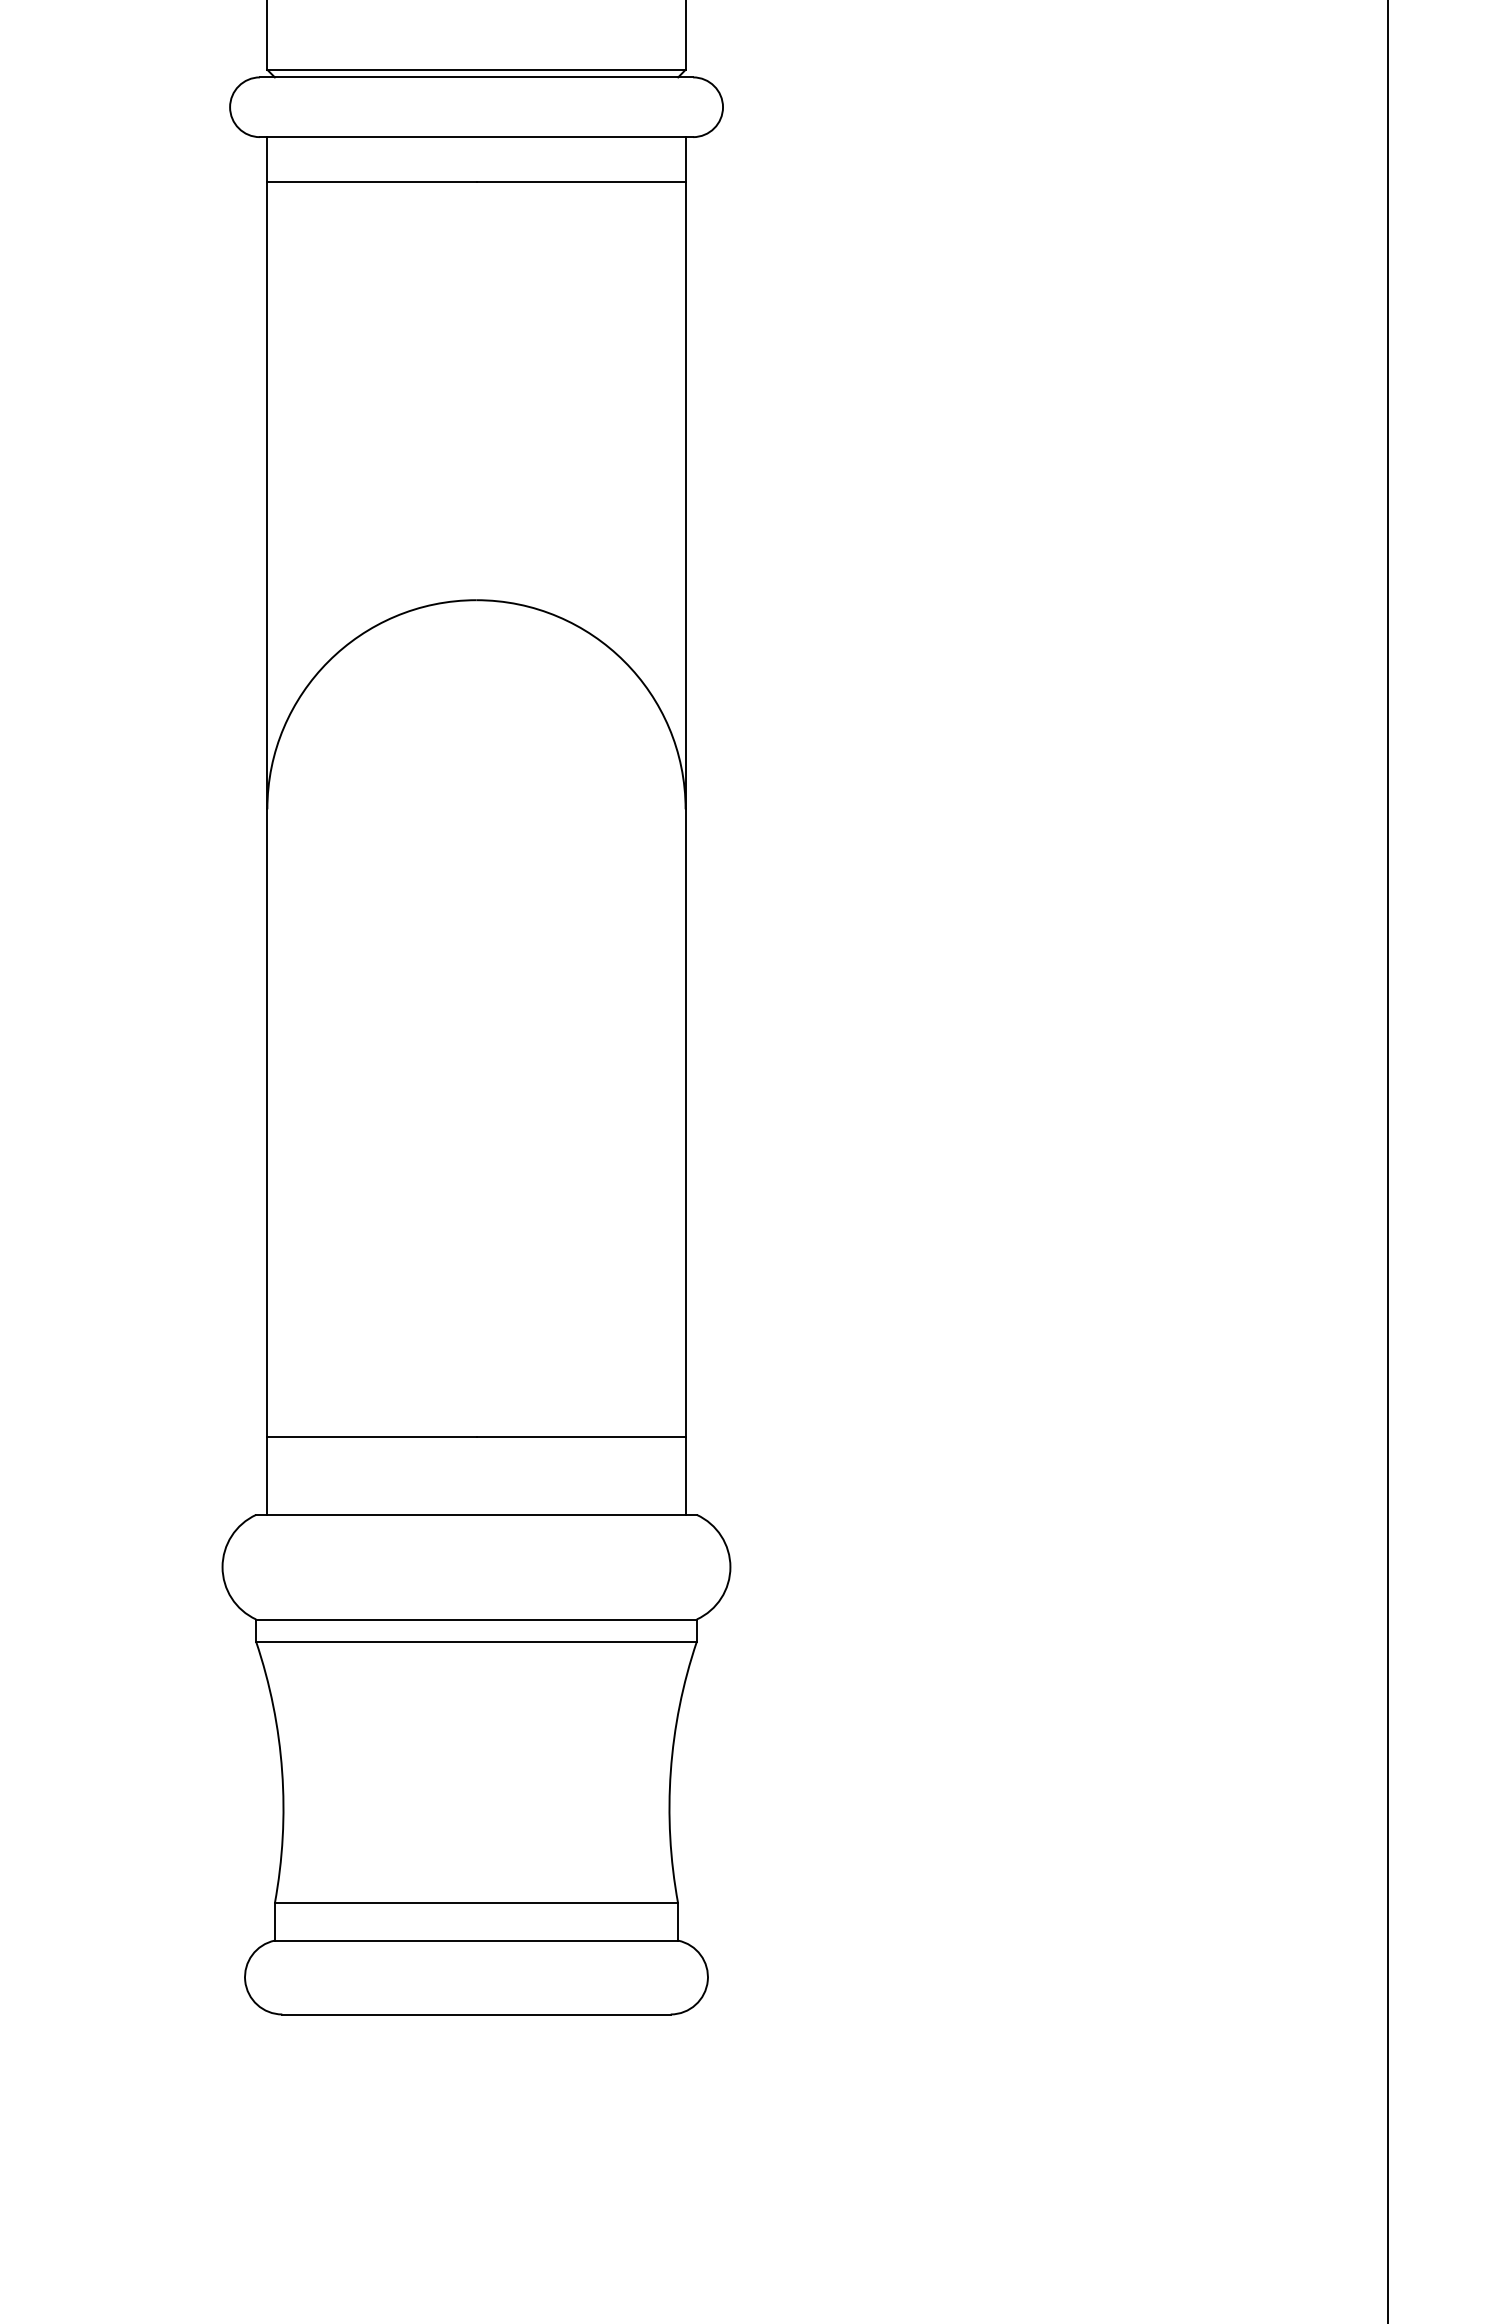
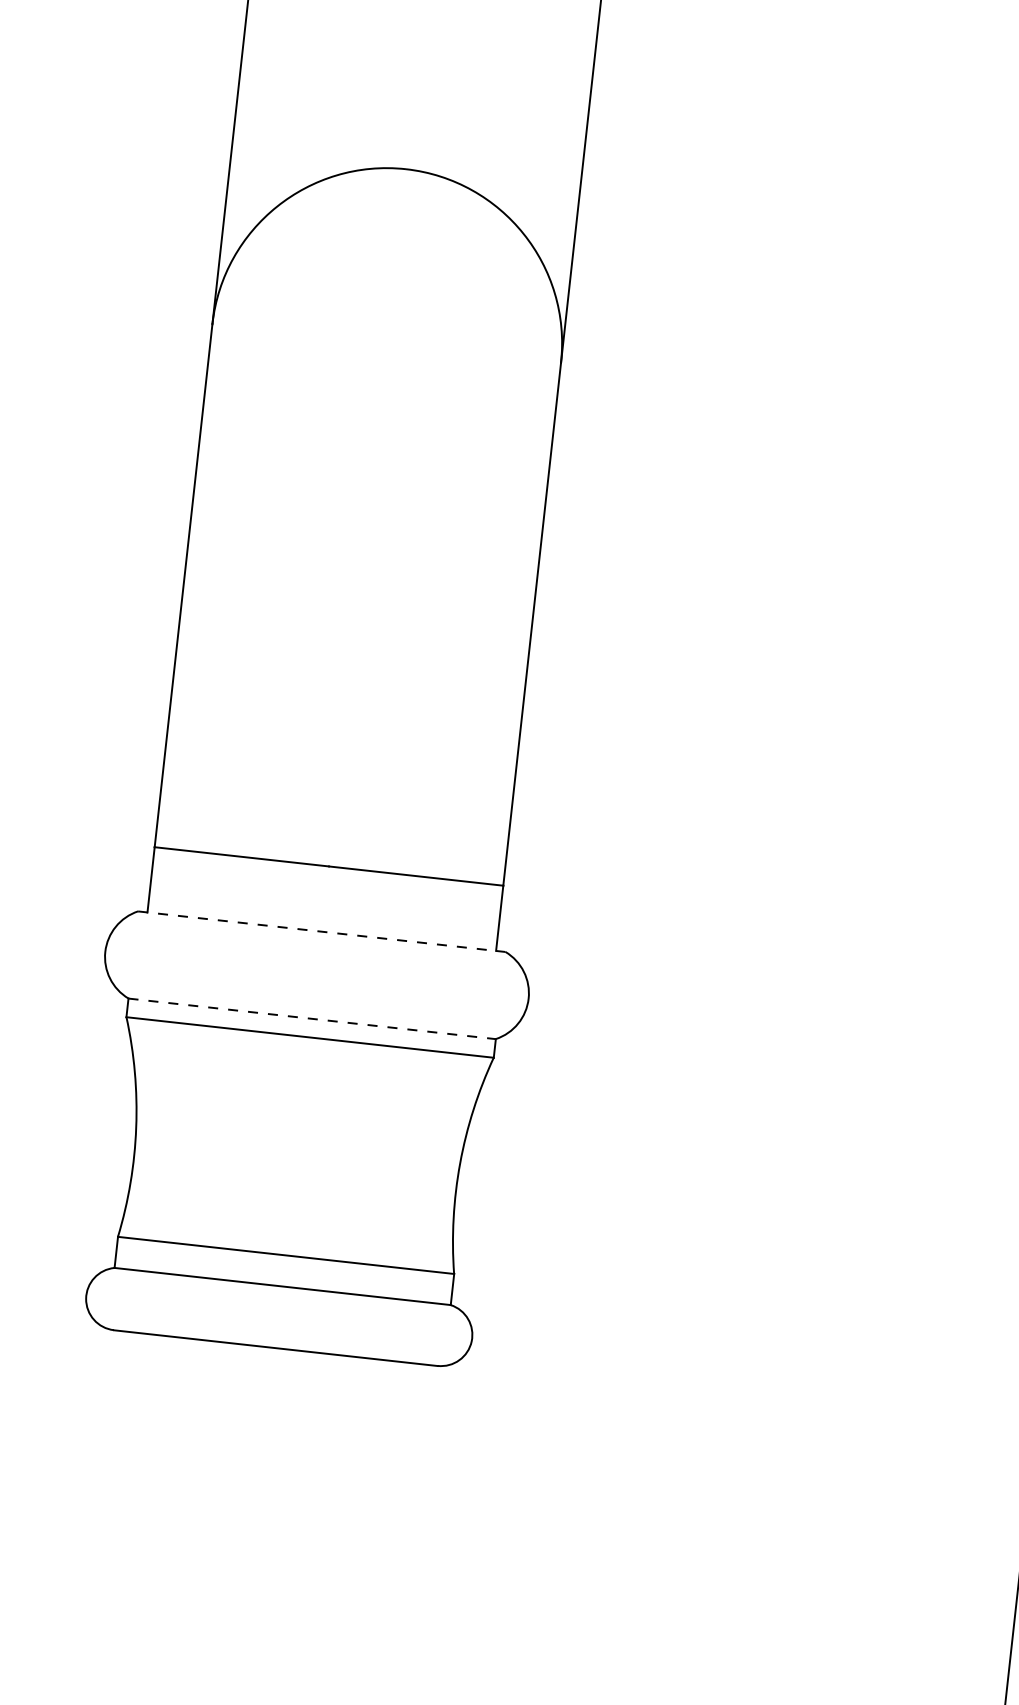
line: (476, 1514) -> (321, 931), solid -> dashed
line: (476, 1619) -> (312, 1018), solid -> dashed

